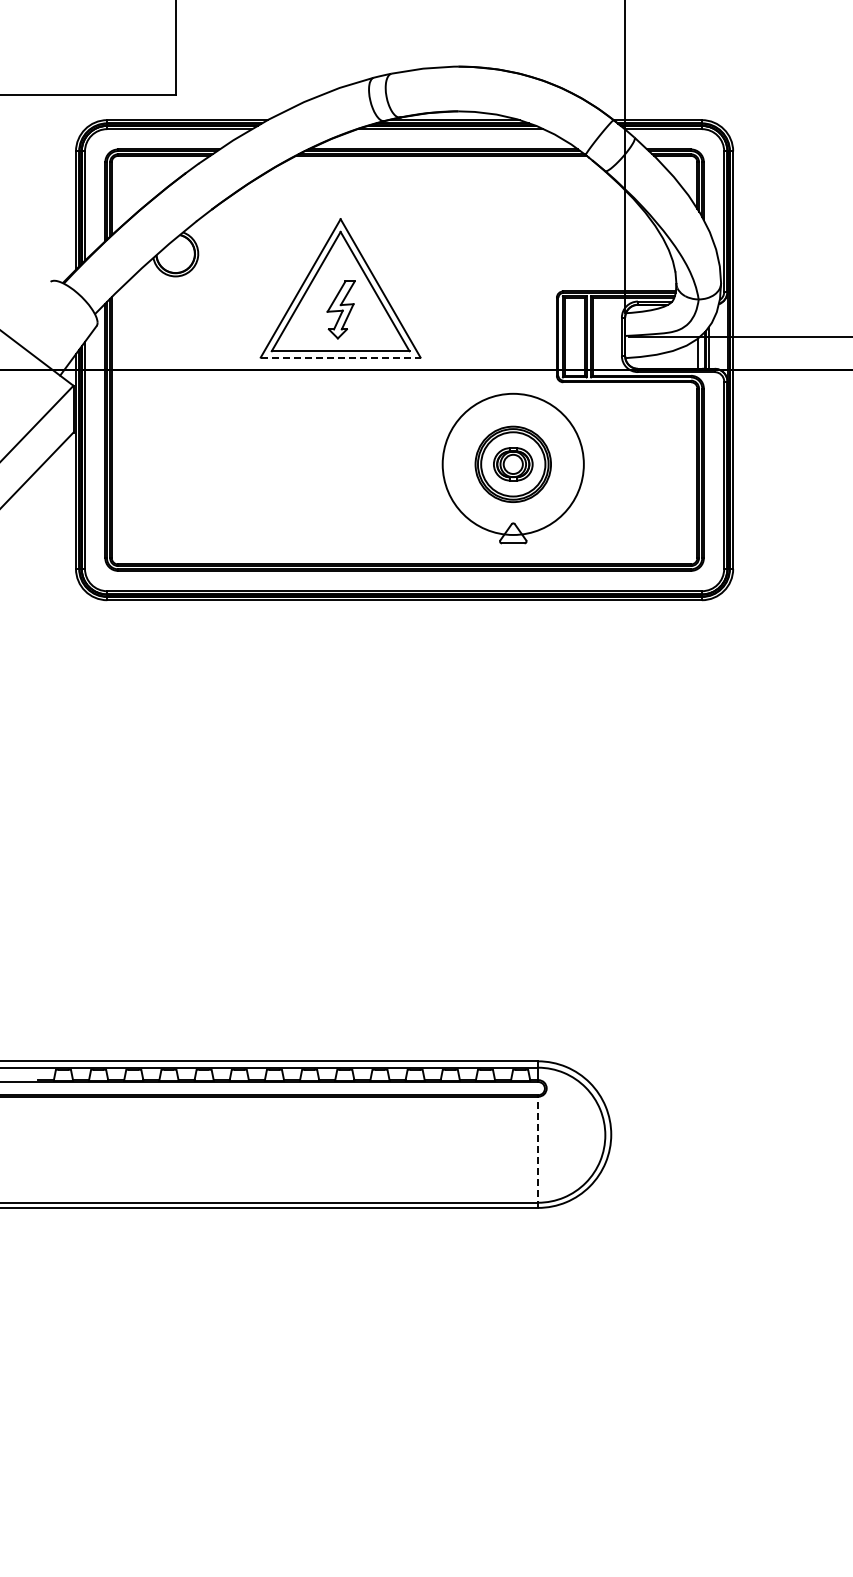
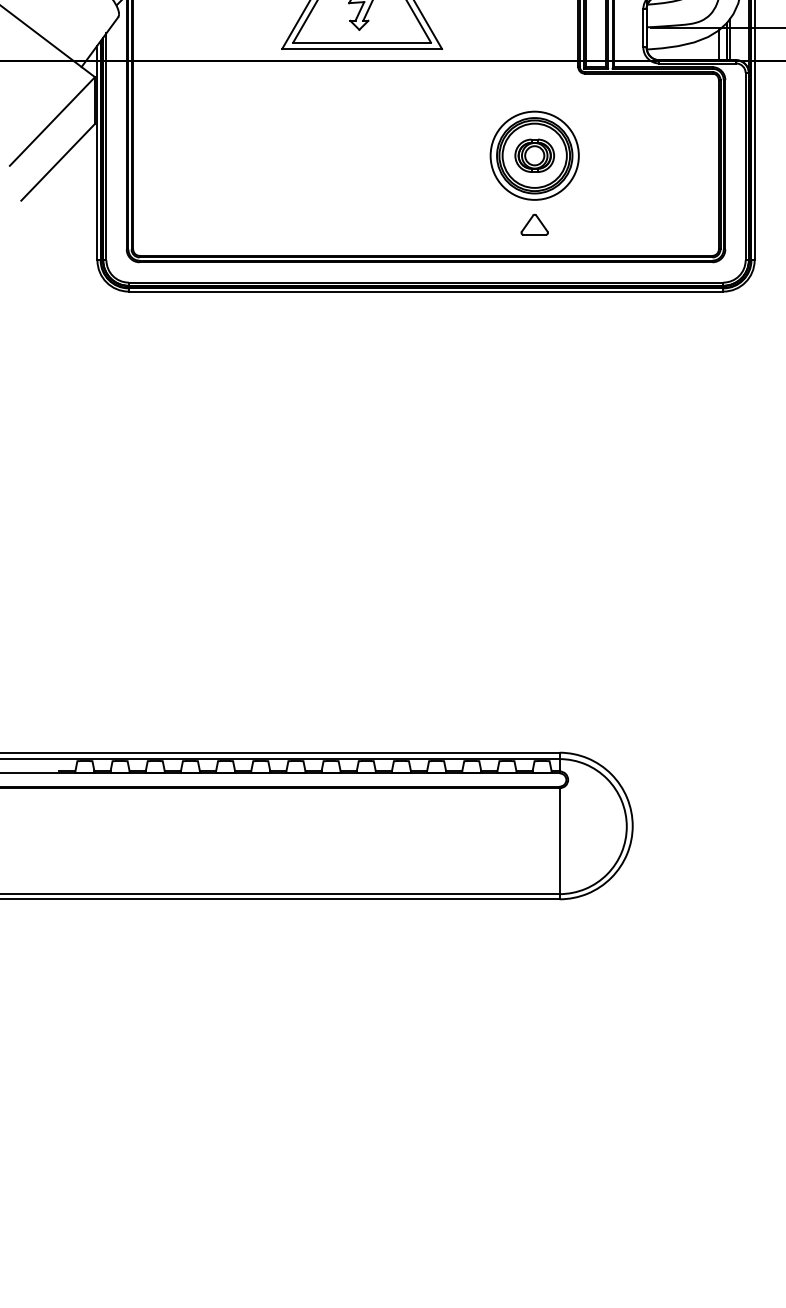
line: (340, 357) -> (361, 48), dashed -> solid
circle: (513, 464) -> (534, 155), size x0.62
line: (538, 1151) -> (559, 842), dashed -> solid

